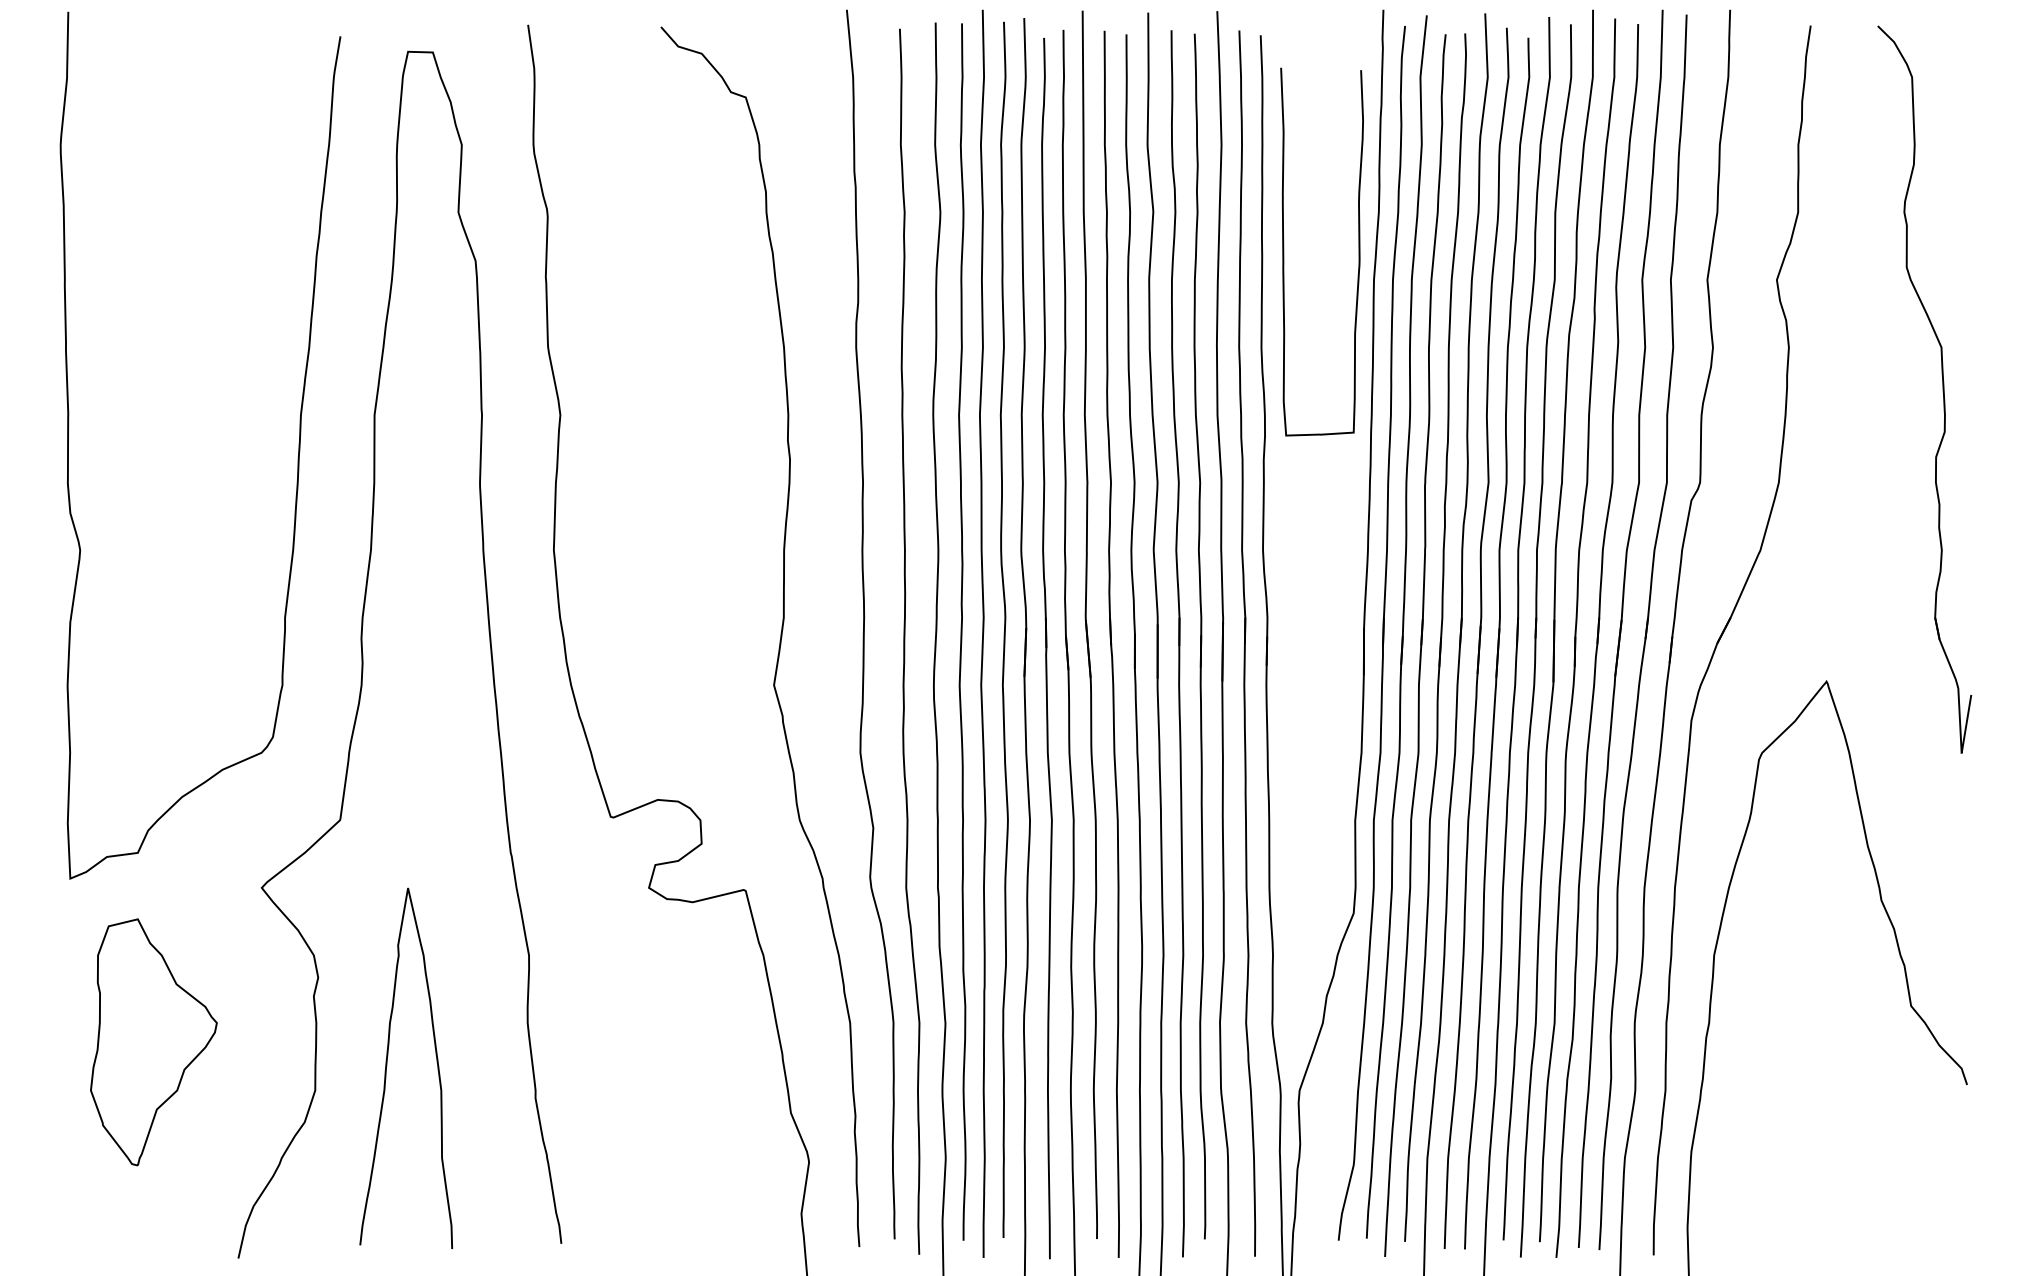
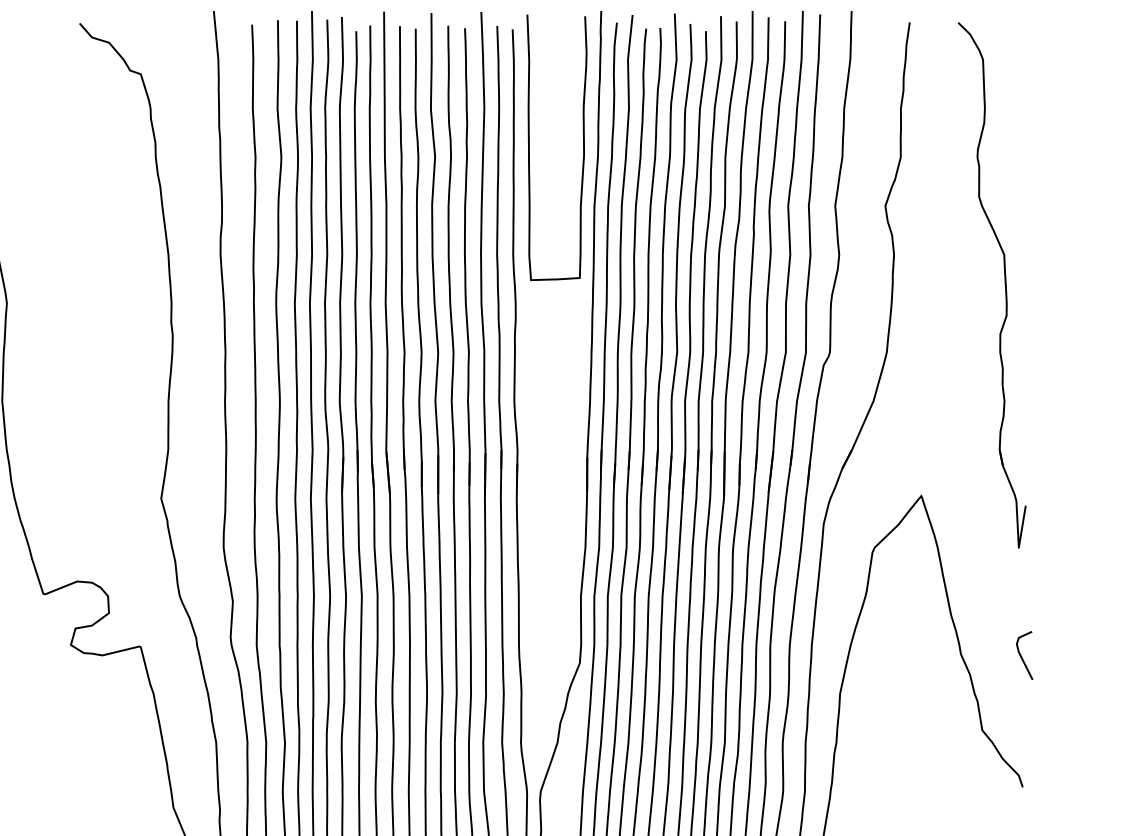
curve: (1284, 251) -> (529, 147), moved
curve: (1966, 904) -> (1022, 657), added

